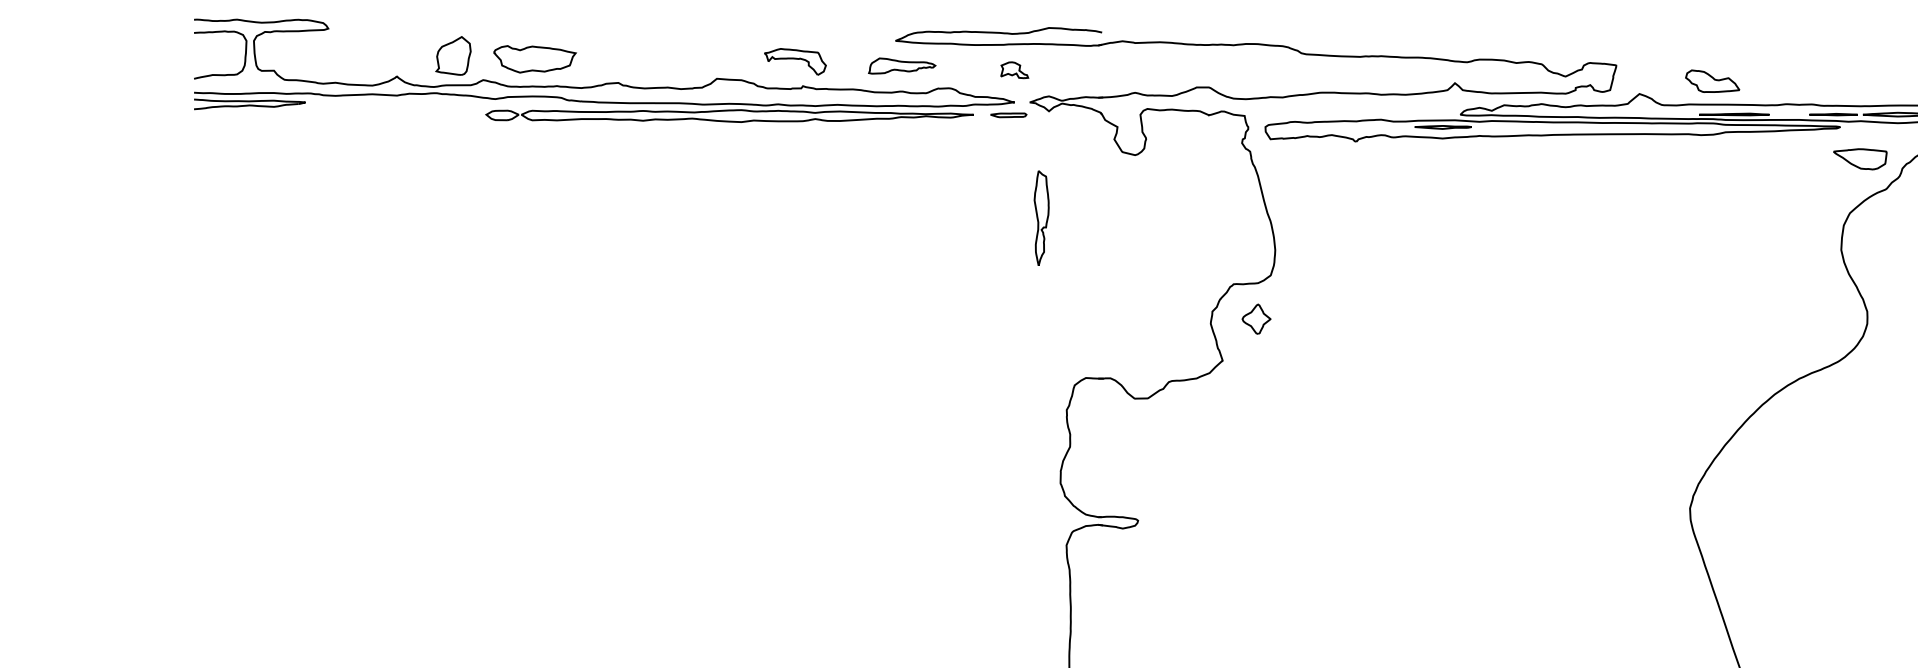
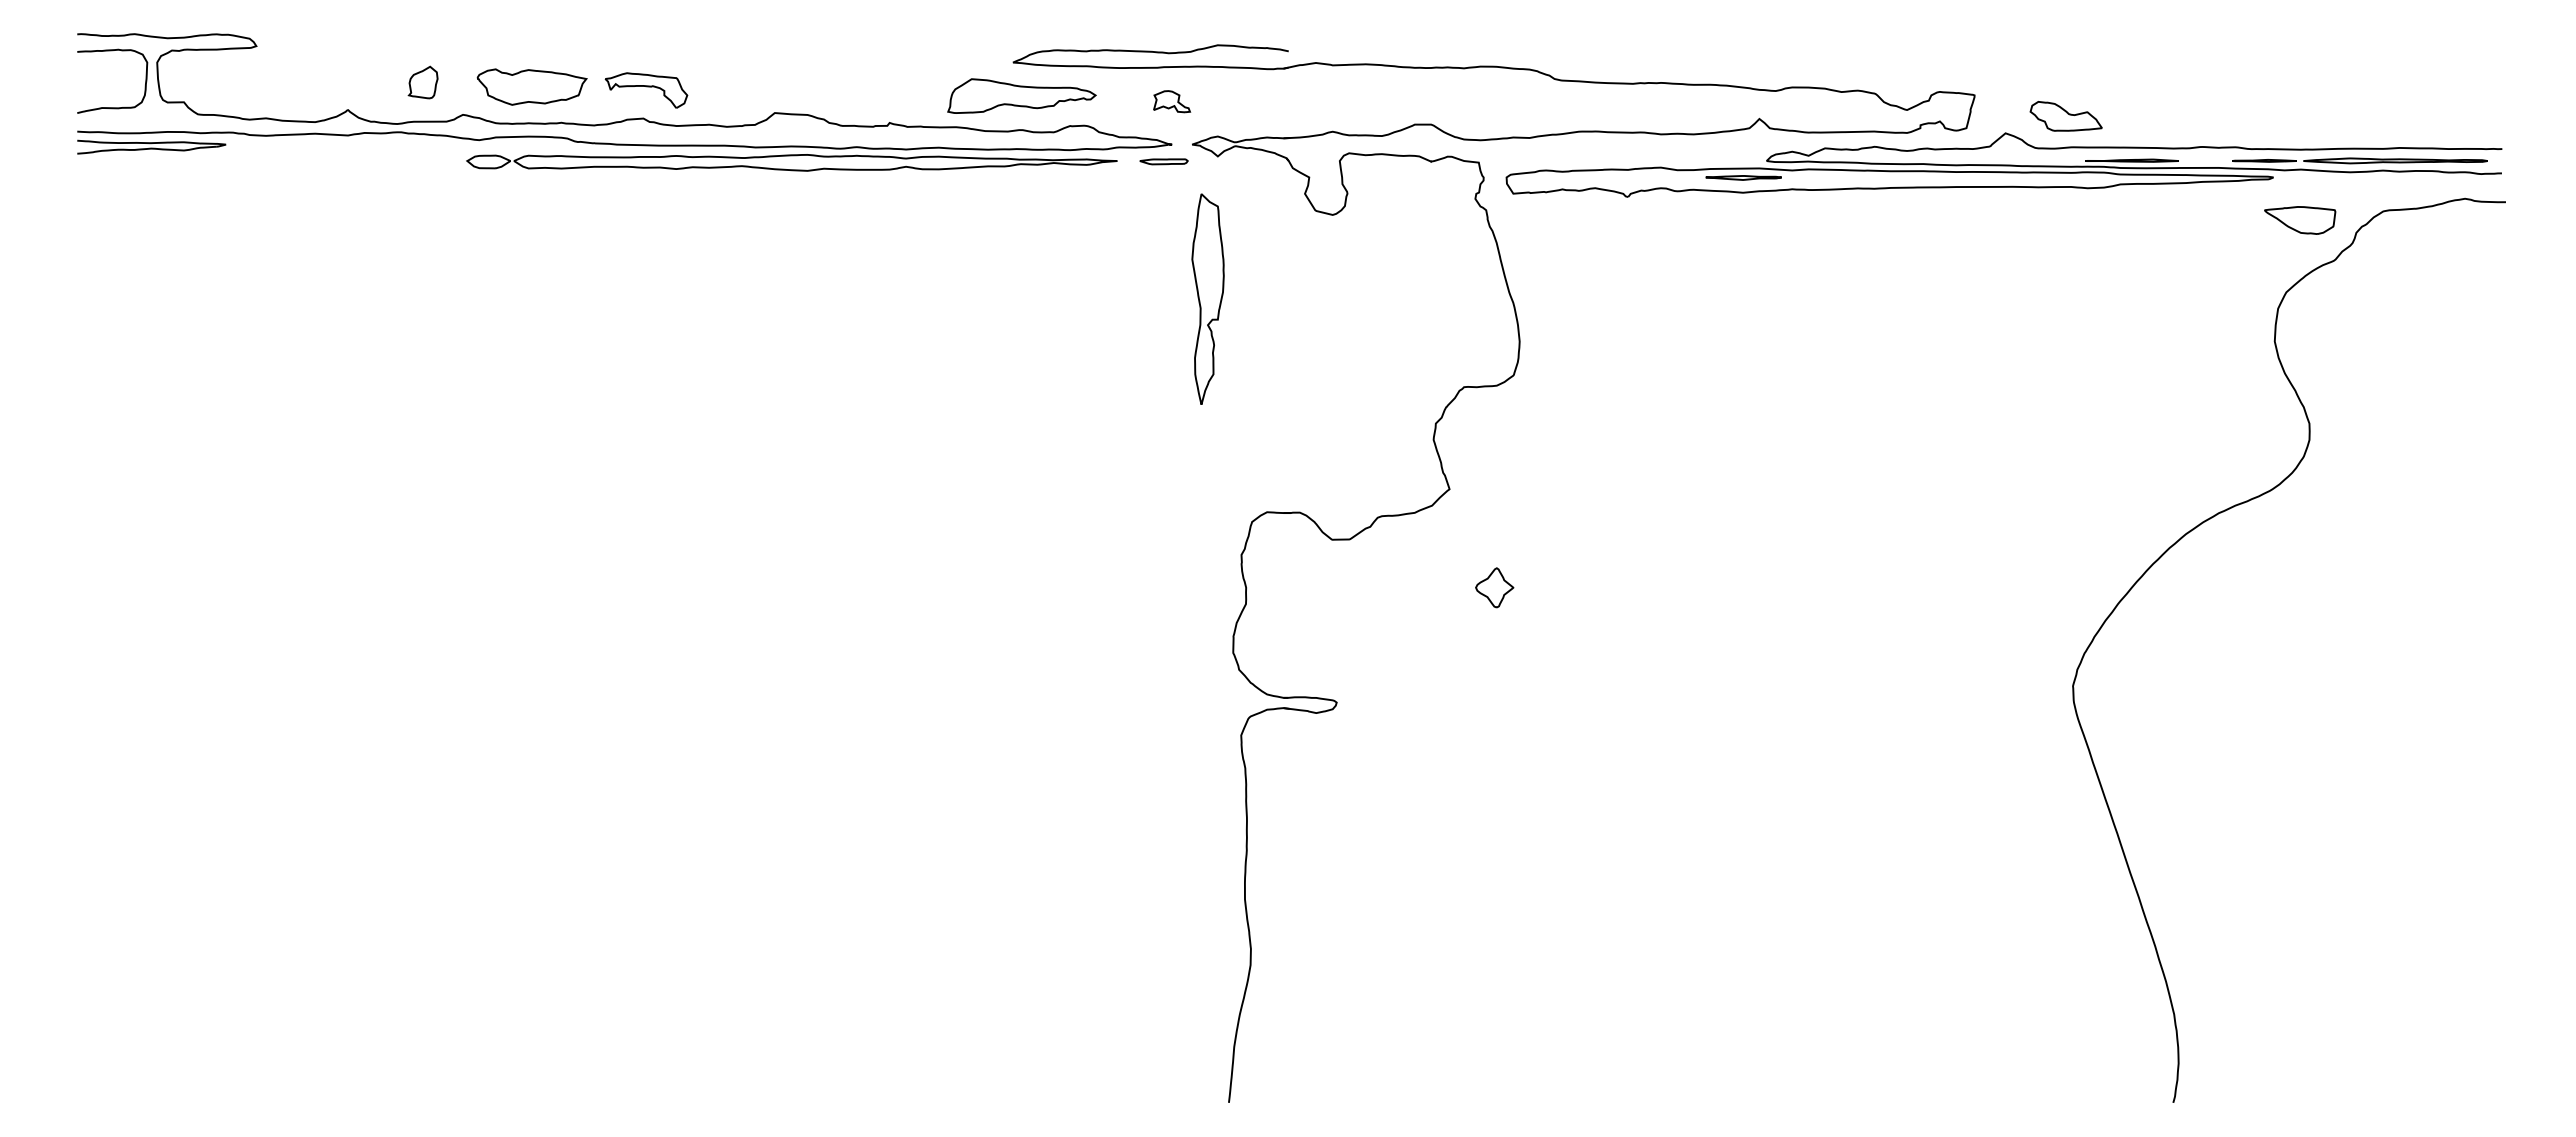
part: (452, 55) -> (422, 82), size x0.62
part: (795, 61) -> (646, 90), moved
part: (901, 65) -> (1021, 95), size x1.67
part: (1712, 81) -> (2065, 116), moved
part: (1041, 217) -> (1207, 298), size x1.67
part: (1256, 319) -> (1494, 587), moved

